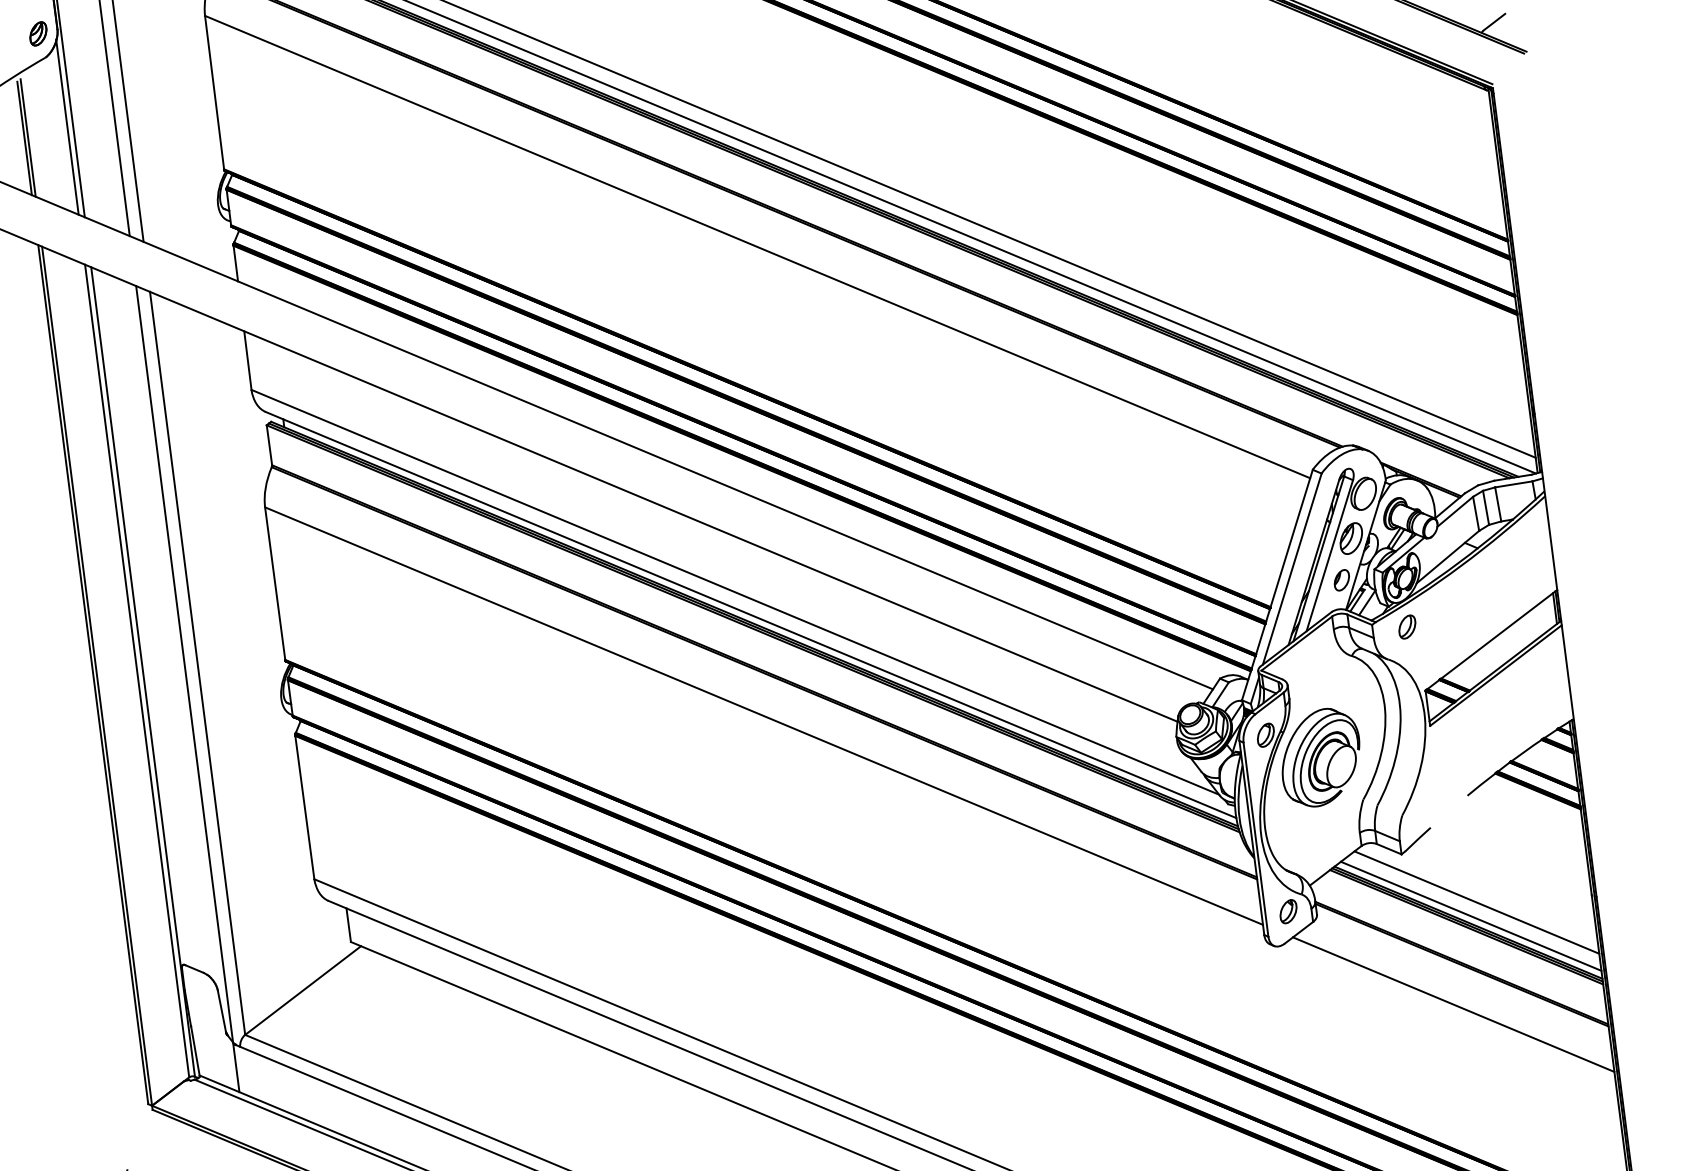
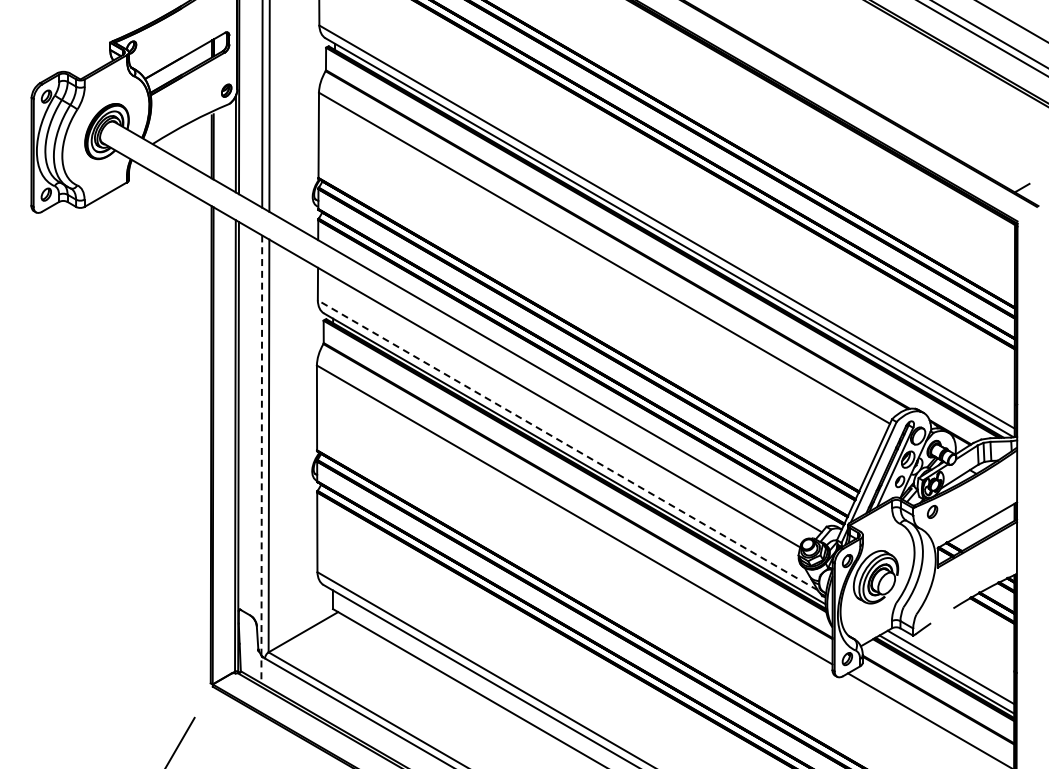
line: (734, 592) -> (567, 445), solid -> dashed
line: (187, 689) -> (261, 459), solid -> dashed

